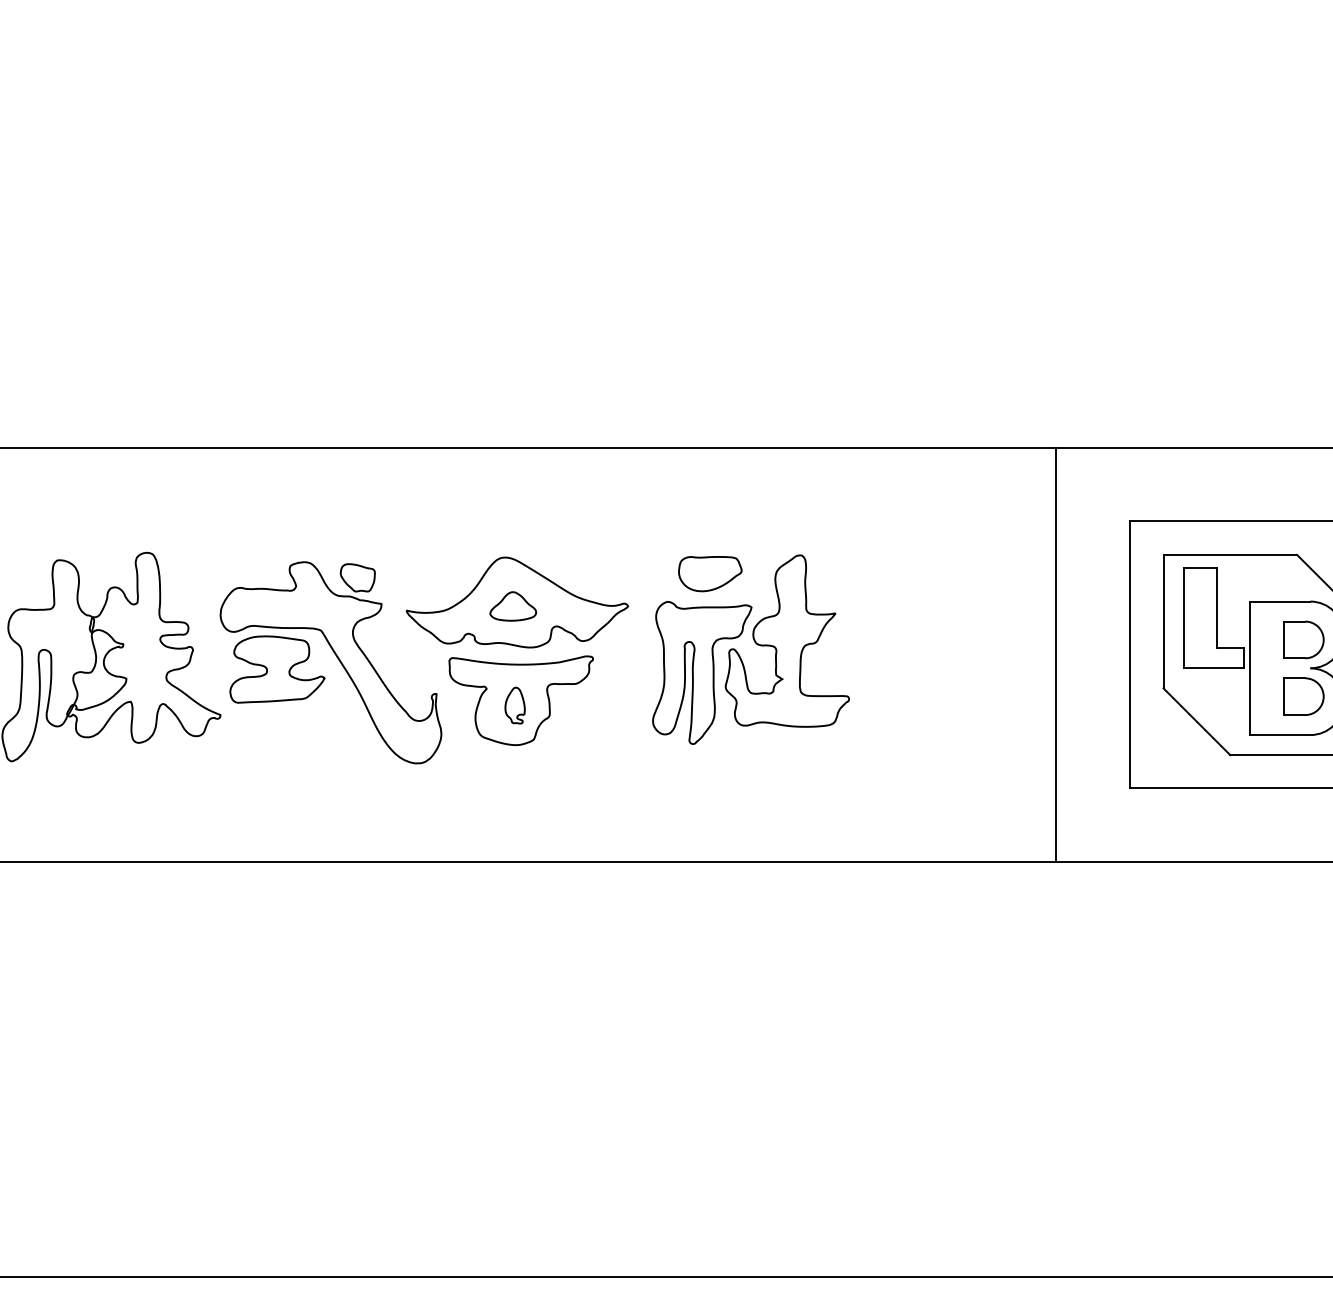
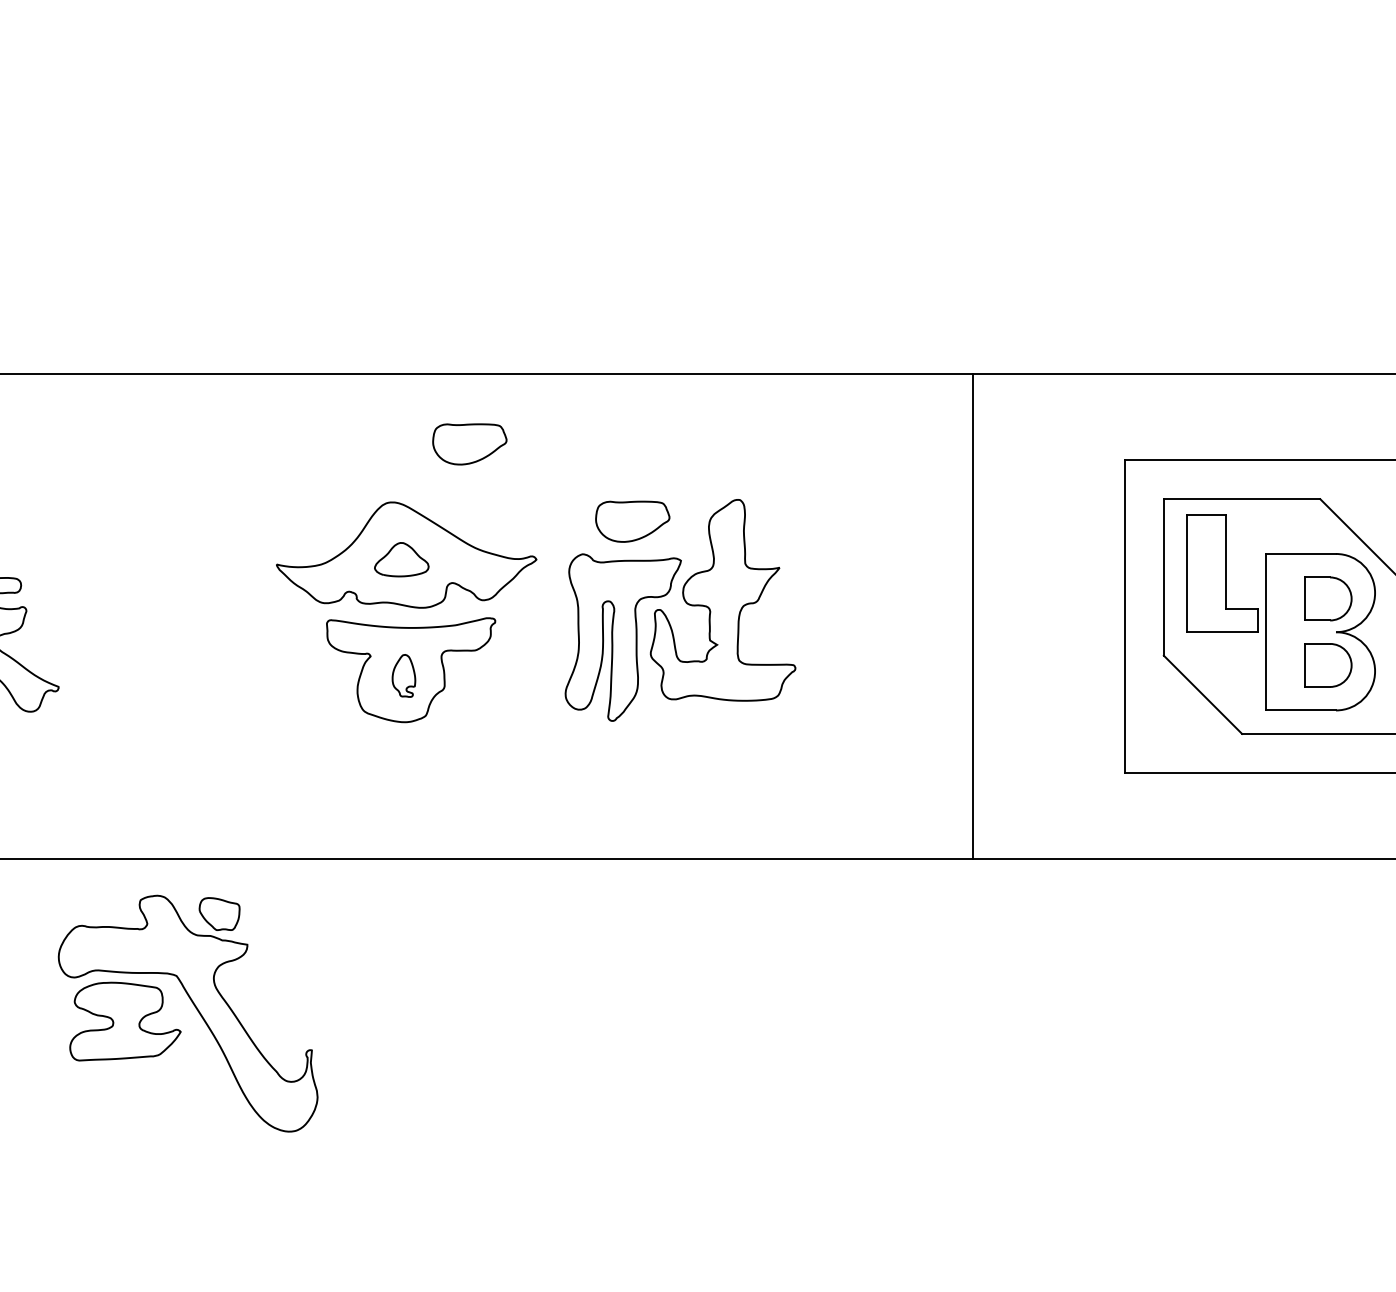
part: (571, 508) -> (470, 444), added
line: (1056, 654) -> (972, 616), moved
part: (336, 657) -> (194, 1007), moved

